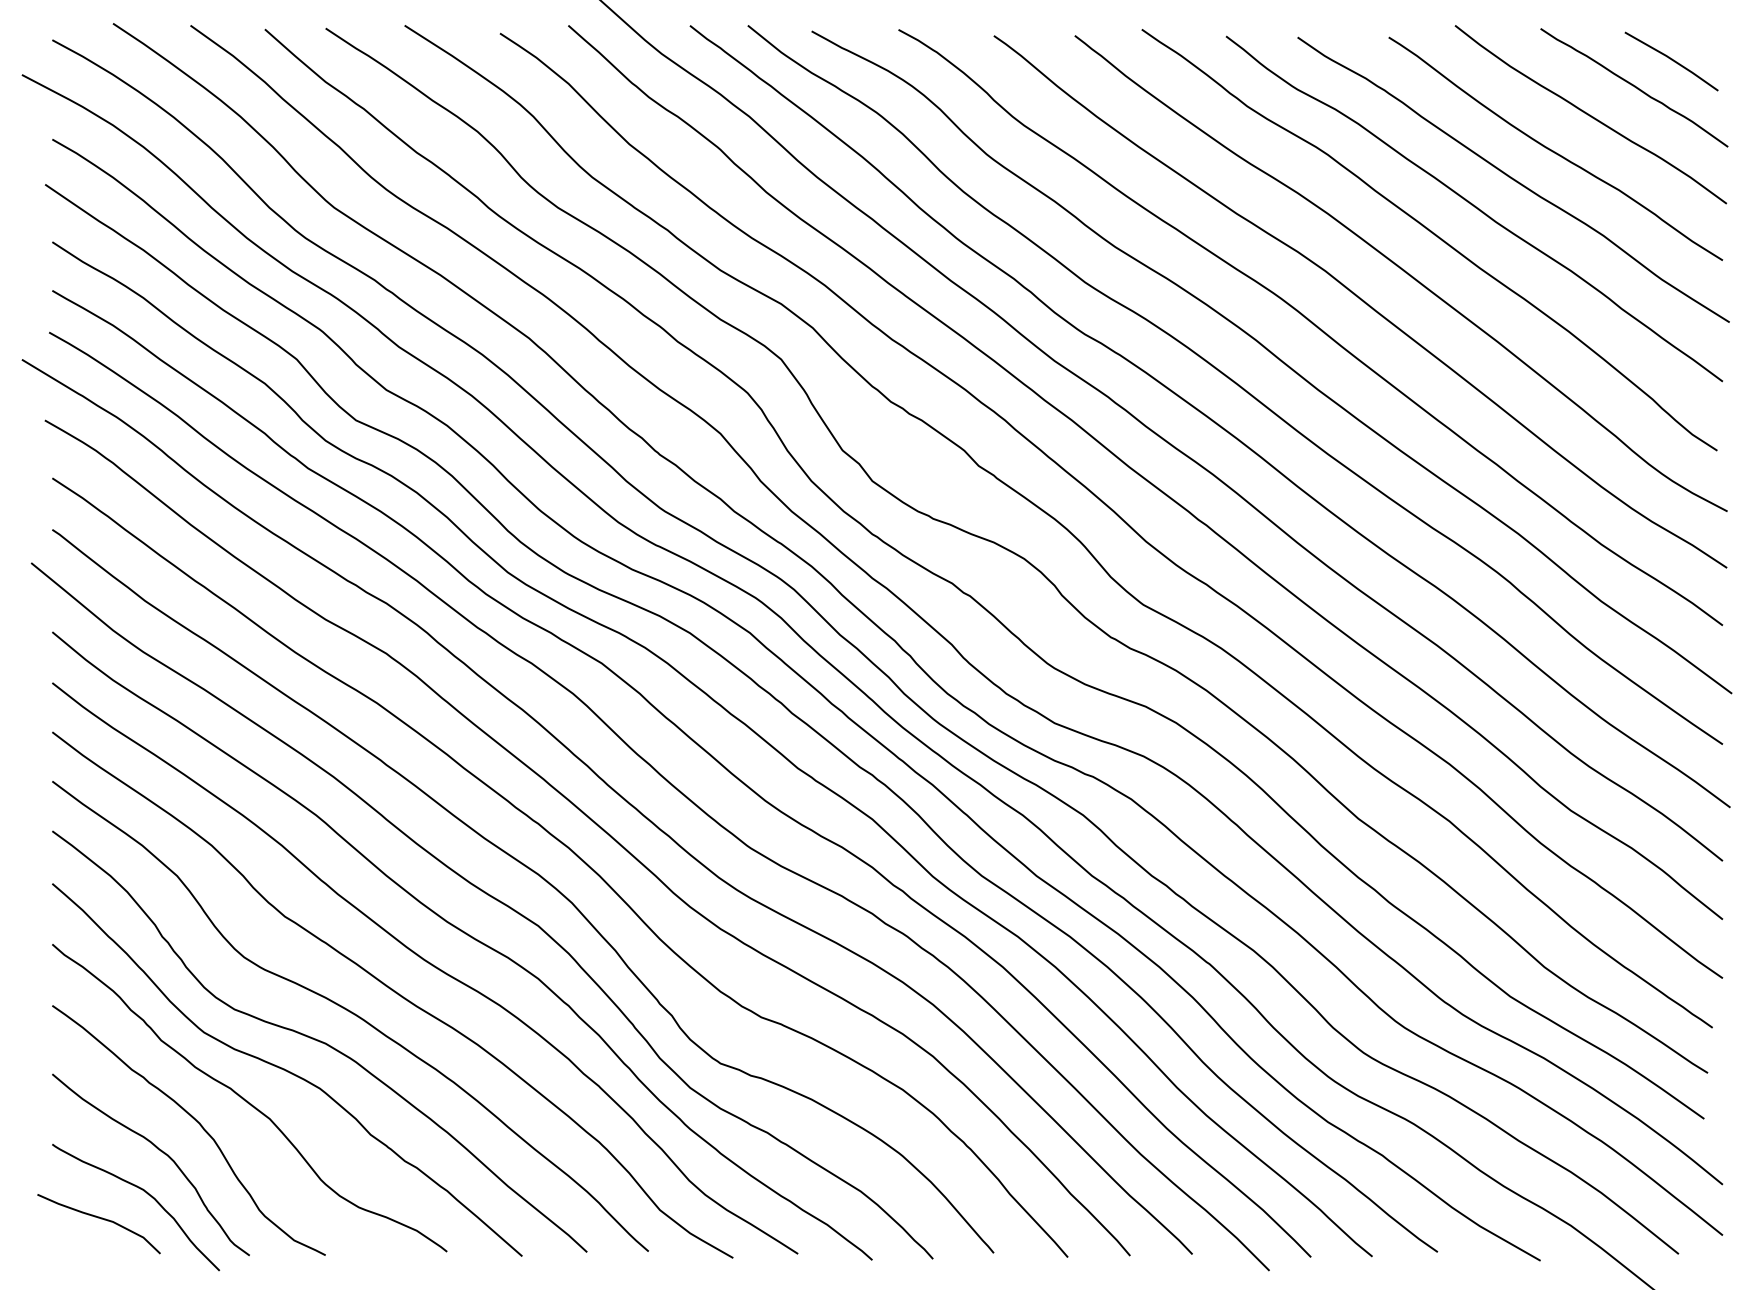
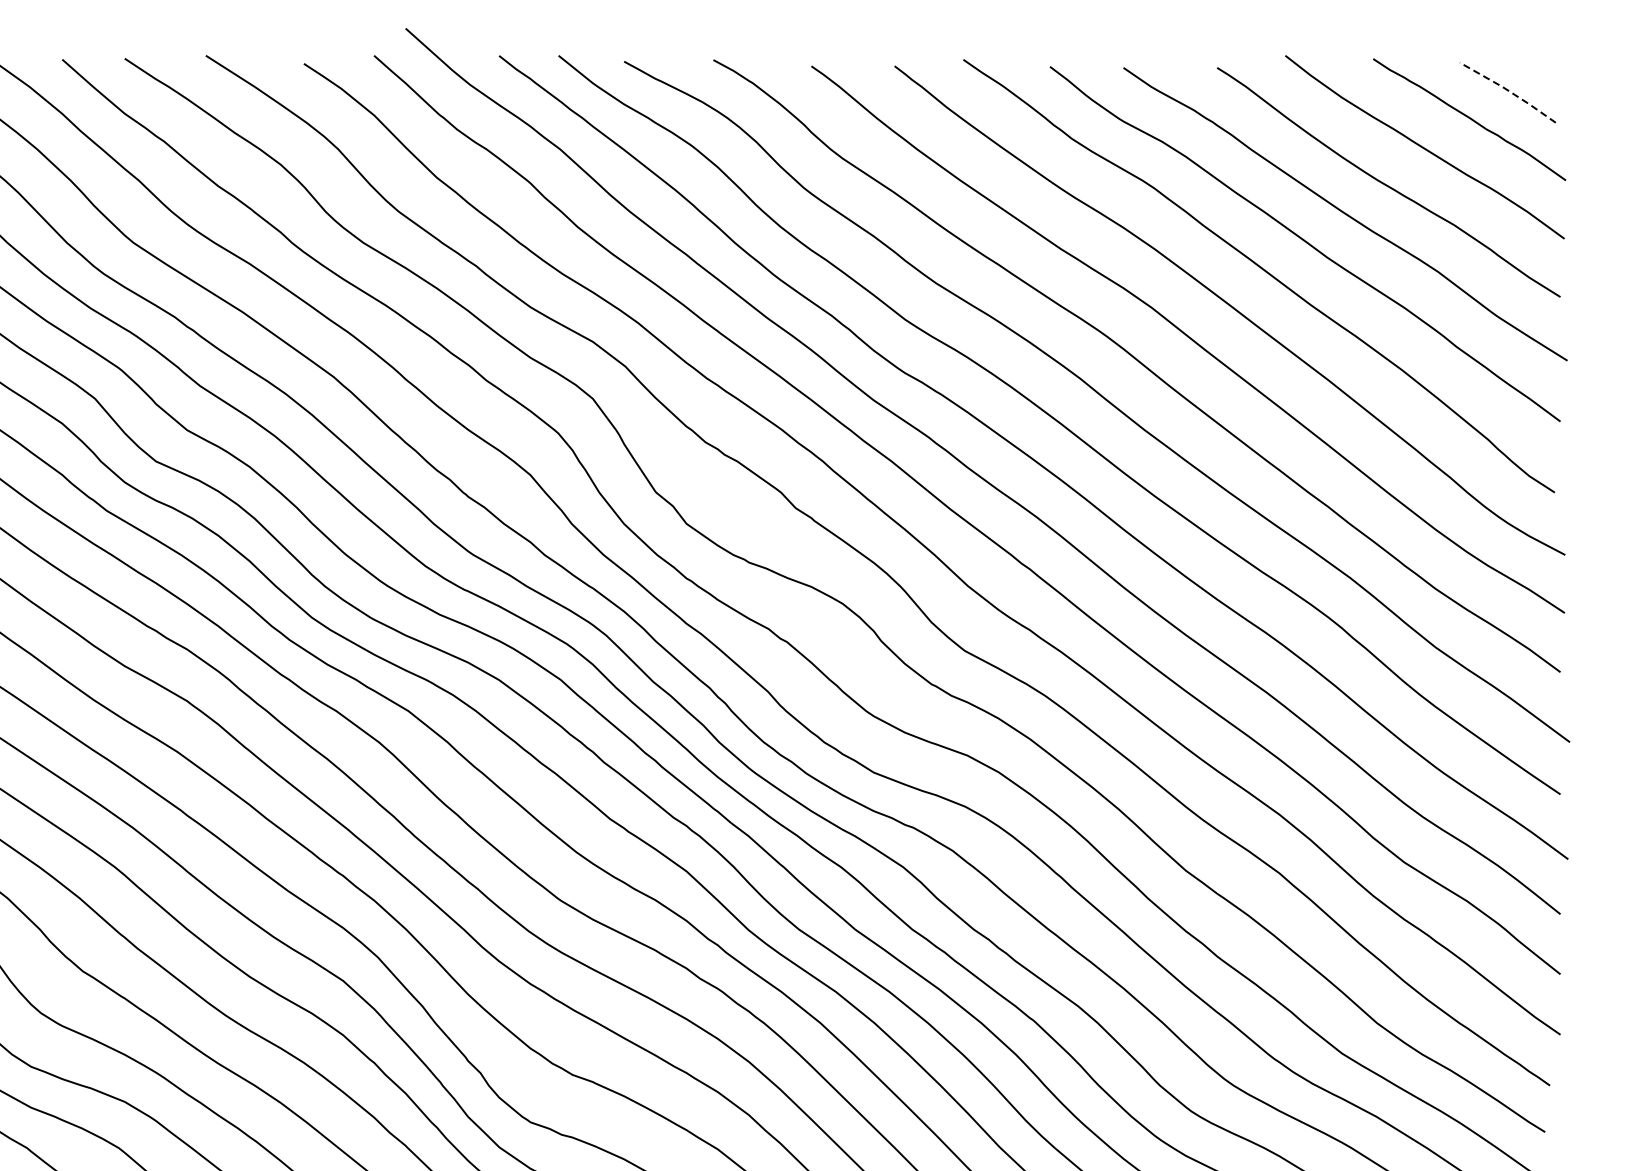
line: (1672, 60) -> (1508, 91), solid -> dashed

